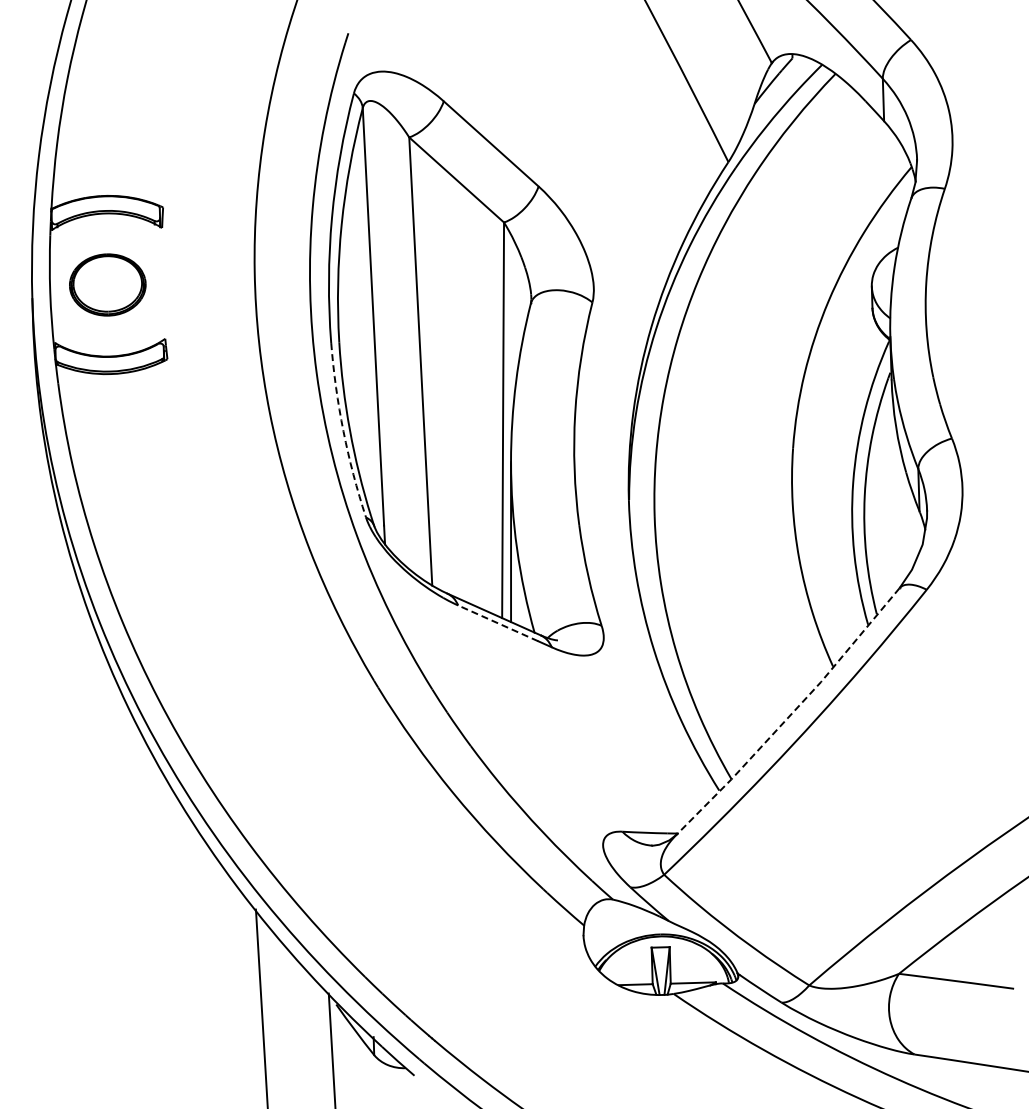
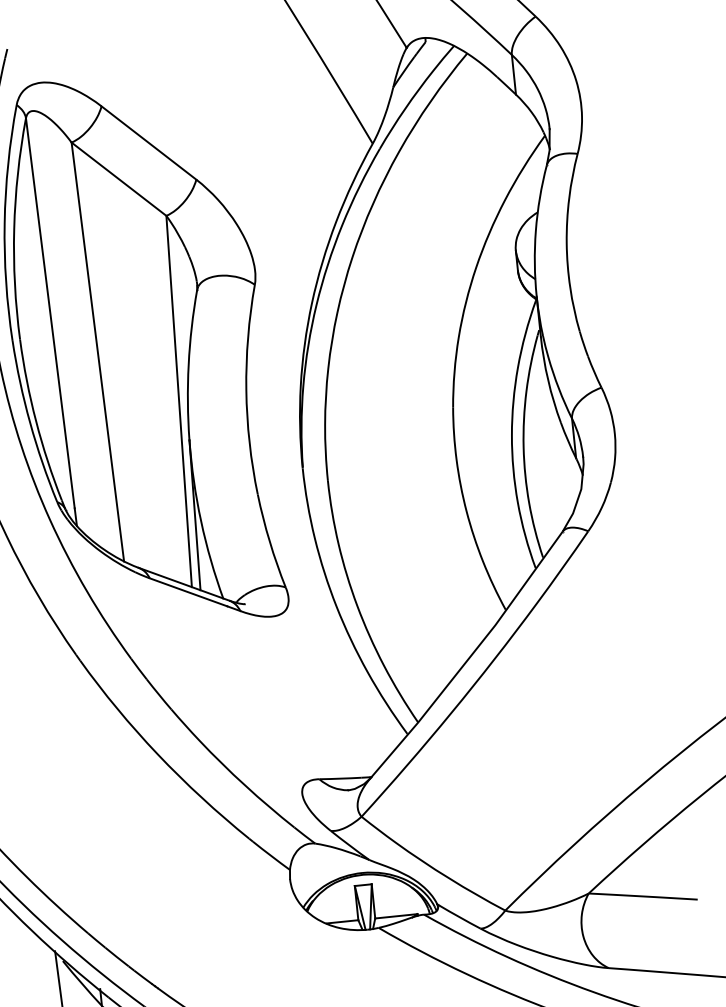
arc: (343, 431) -> (30, 422), dashed -> solid
line: (498, 623) -> (188, 592), dashed -> solid
line: (791, 714) -> (469, 657), dashed -> solid

